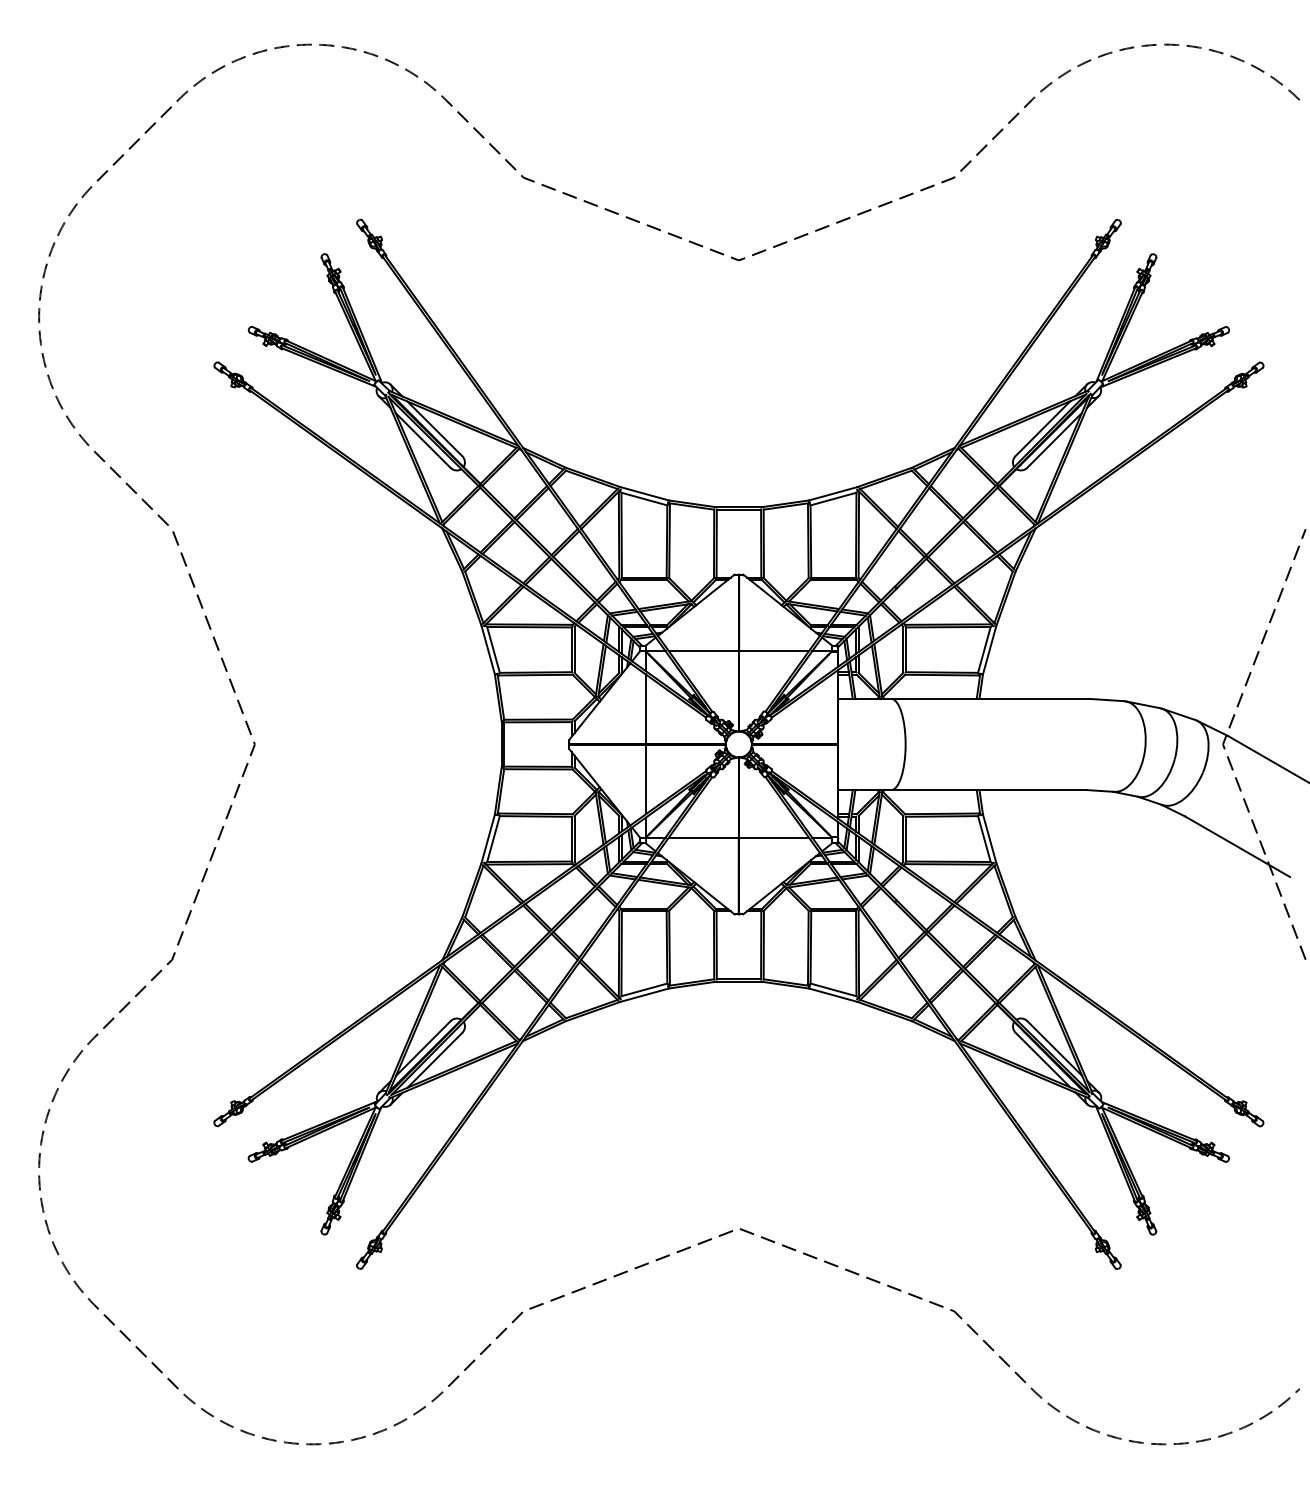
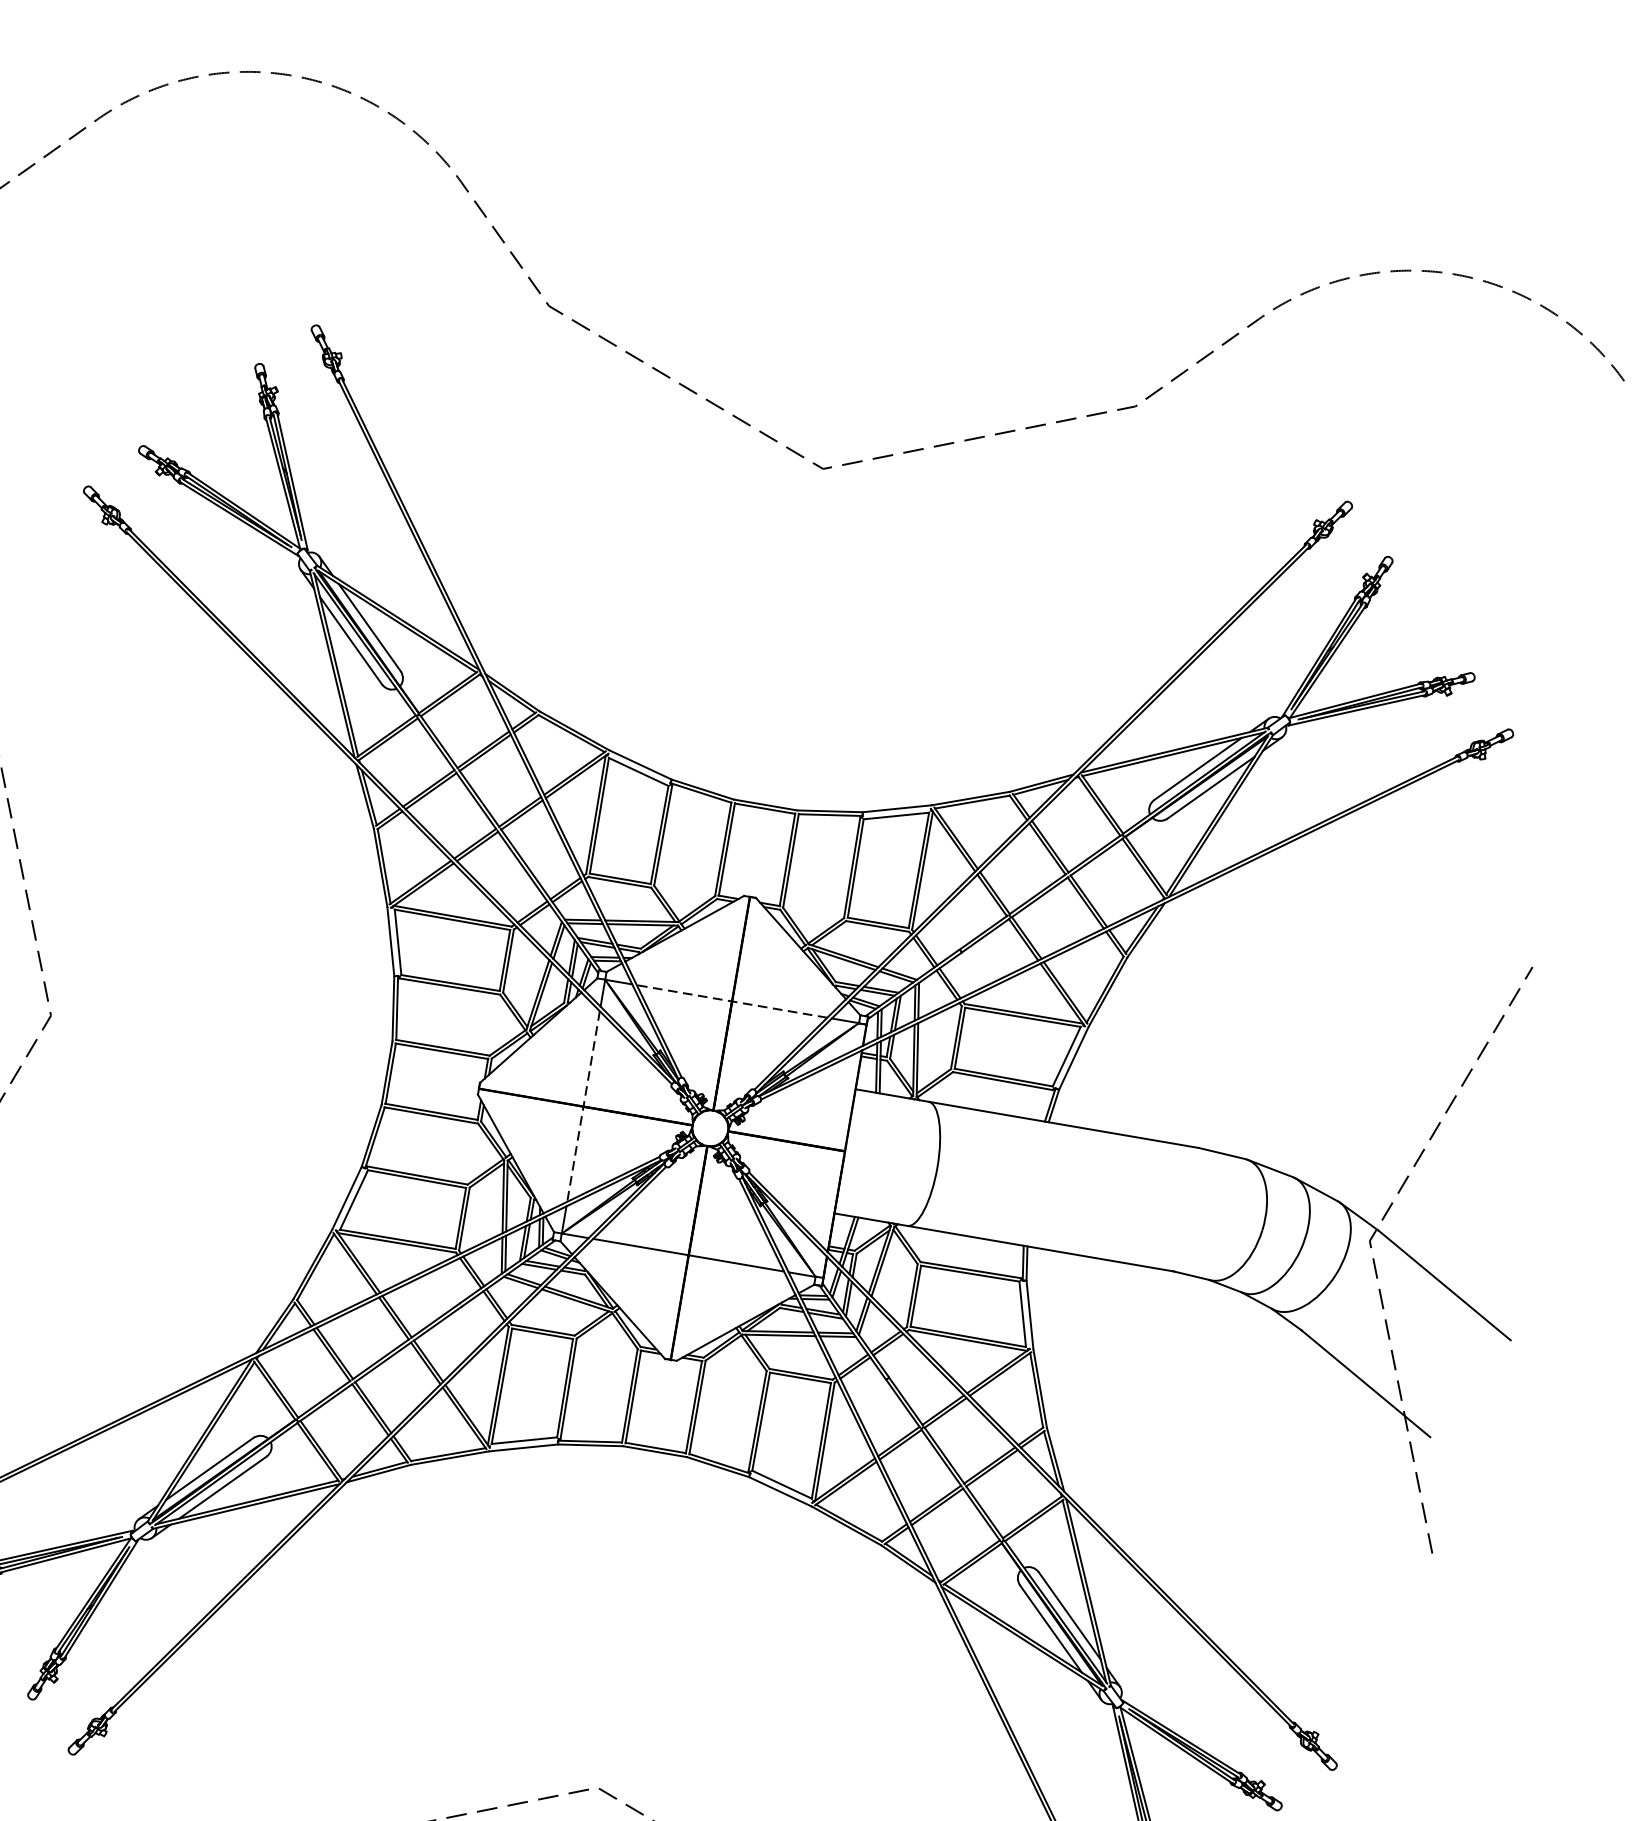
line: (738, 651) -> (731, 1001), solid -> dashed
line: (645, 744) -> (583, 1106), solid -> dashed

